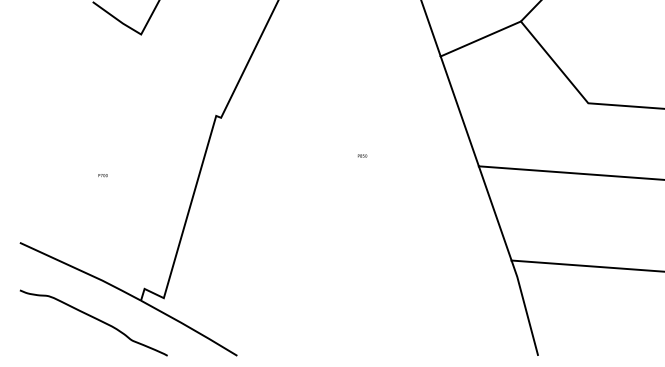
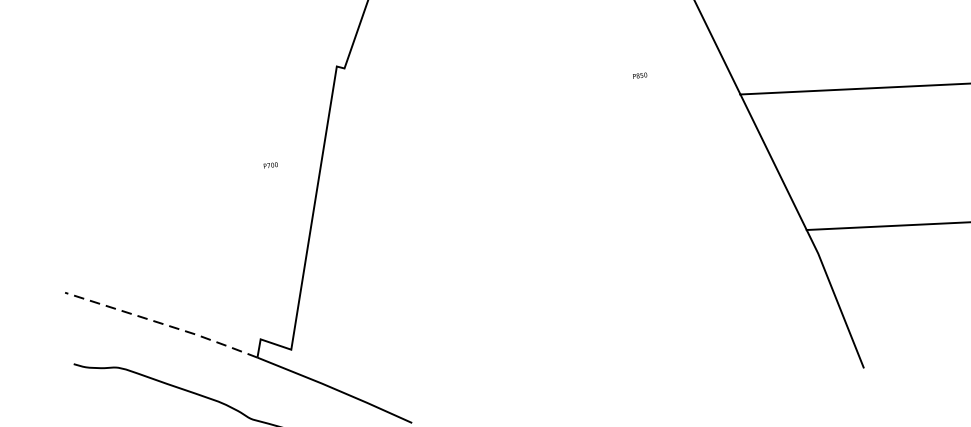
text: (362, 155) -> (639, 74), moved
text: (102, 175) -> (269, 165), moved
line: (81, 271) -> (162, 324), solid -> dashed

